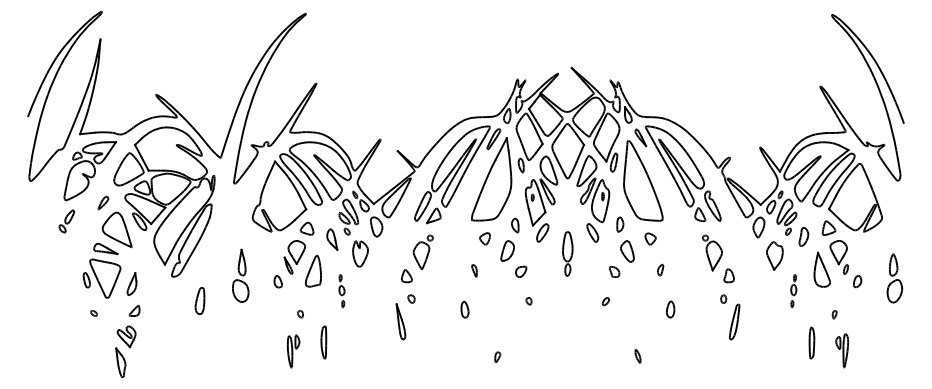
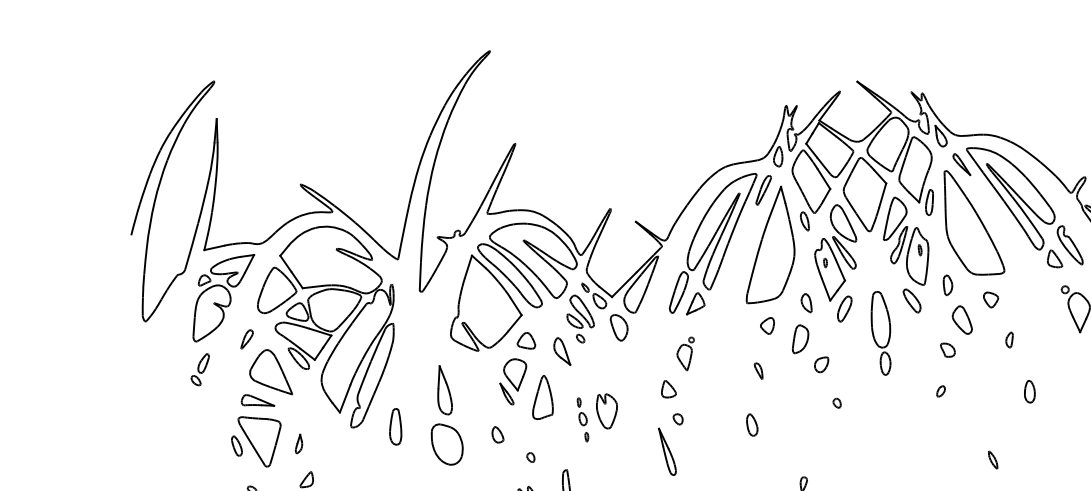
part: (422, 251) -> (685, 353), size x0.7
part: (360, 253) -> (607, 410), moved
part: (567, 253) -> (881, 332), size x1.4
part: (240, 275) -> (443, 415), size x1.4
part: (277, 281) -> (496, 434), moved
part: (131, 283) -> (297, 443), size x0.6
part: (199, 300) -> (394, 426), moved

